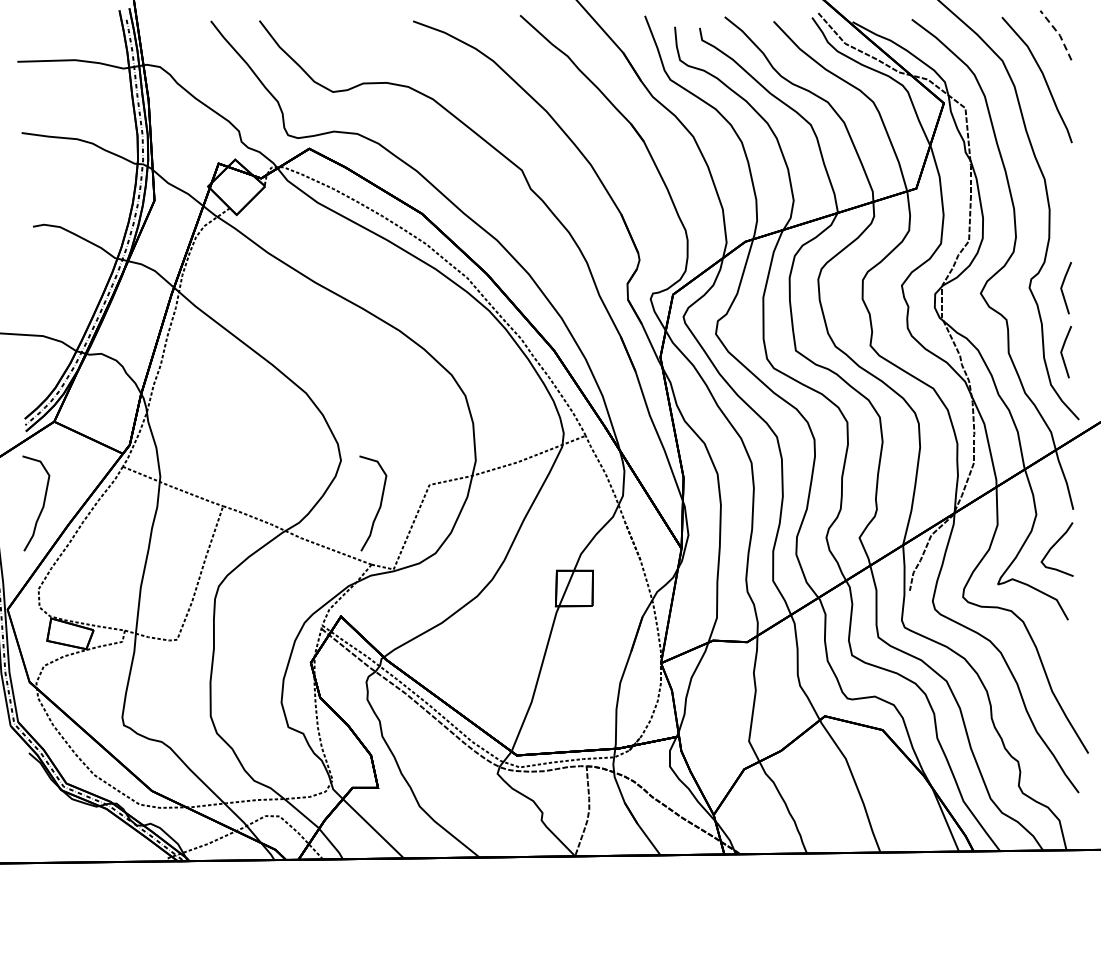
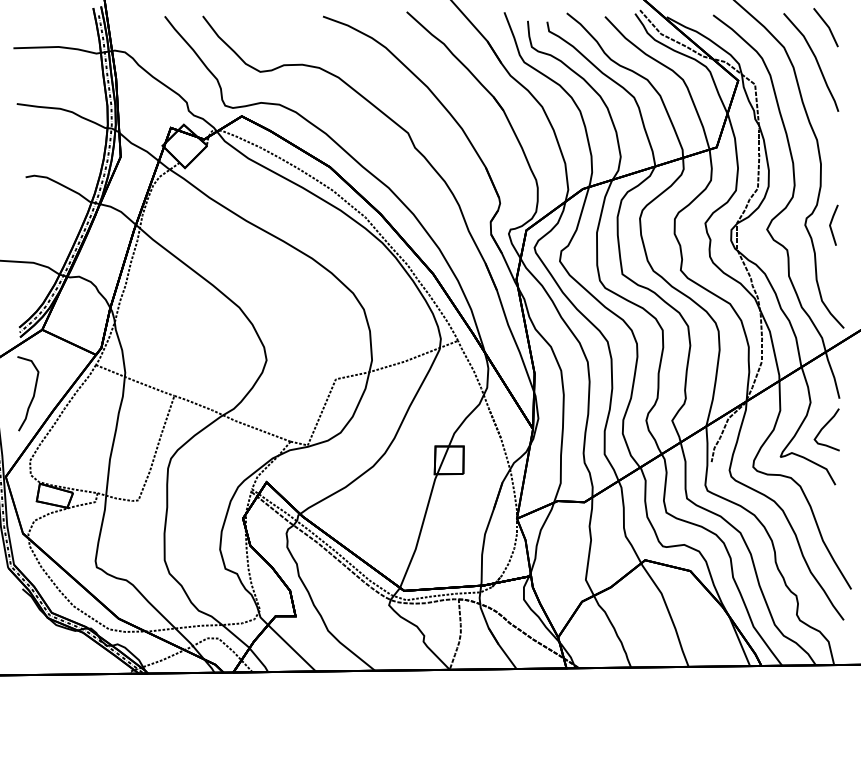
line: (1058, 33) -> (827, 26), dashed -> solid
line: (1062, 352) -> (831, 275), removed
curve: (379, 505) -> (296, 395), removed

